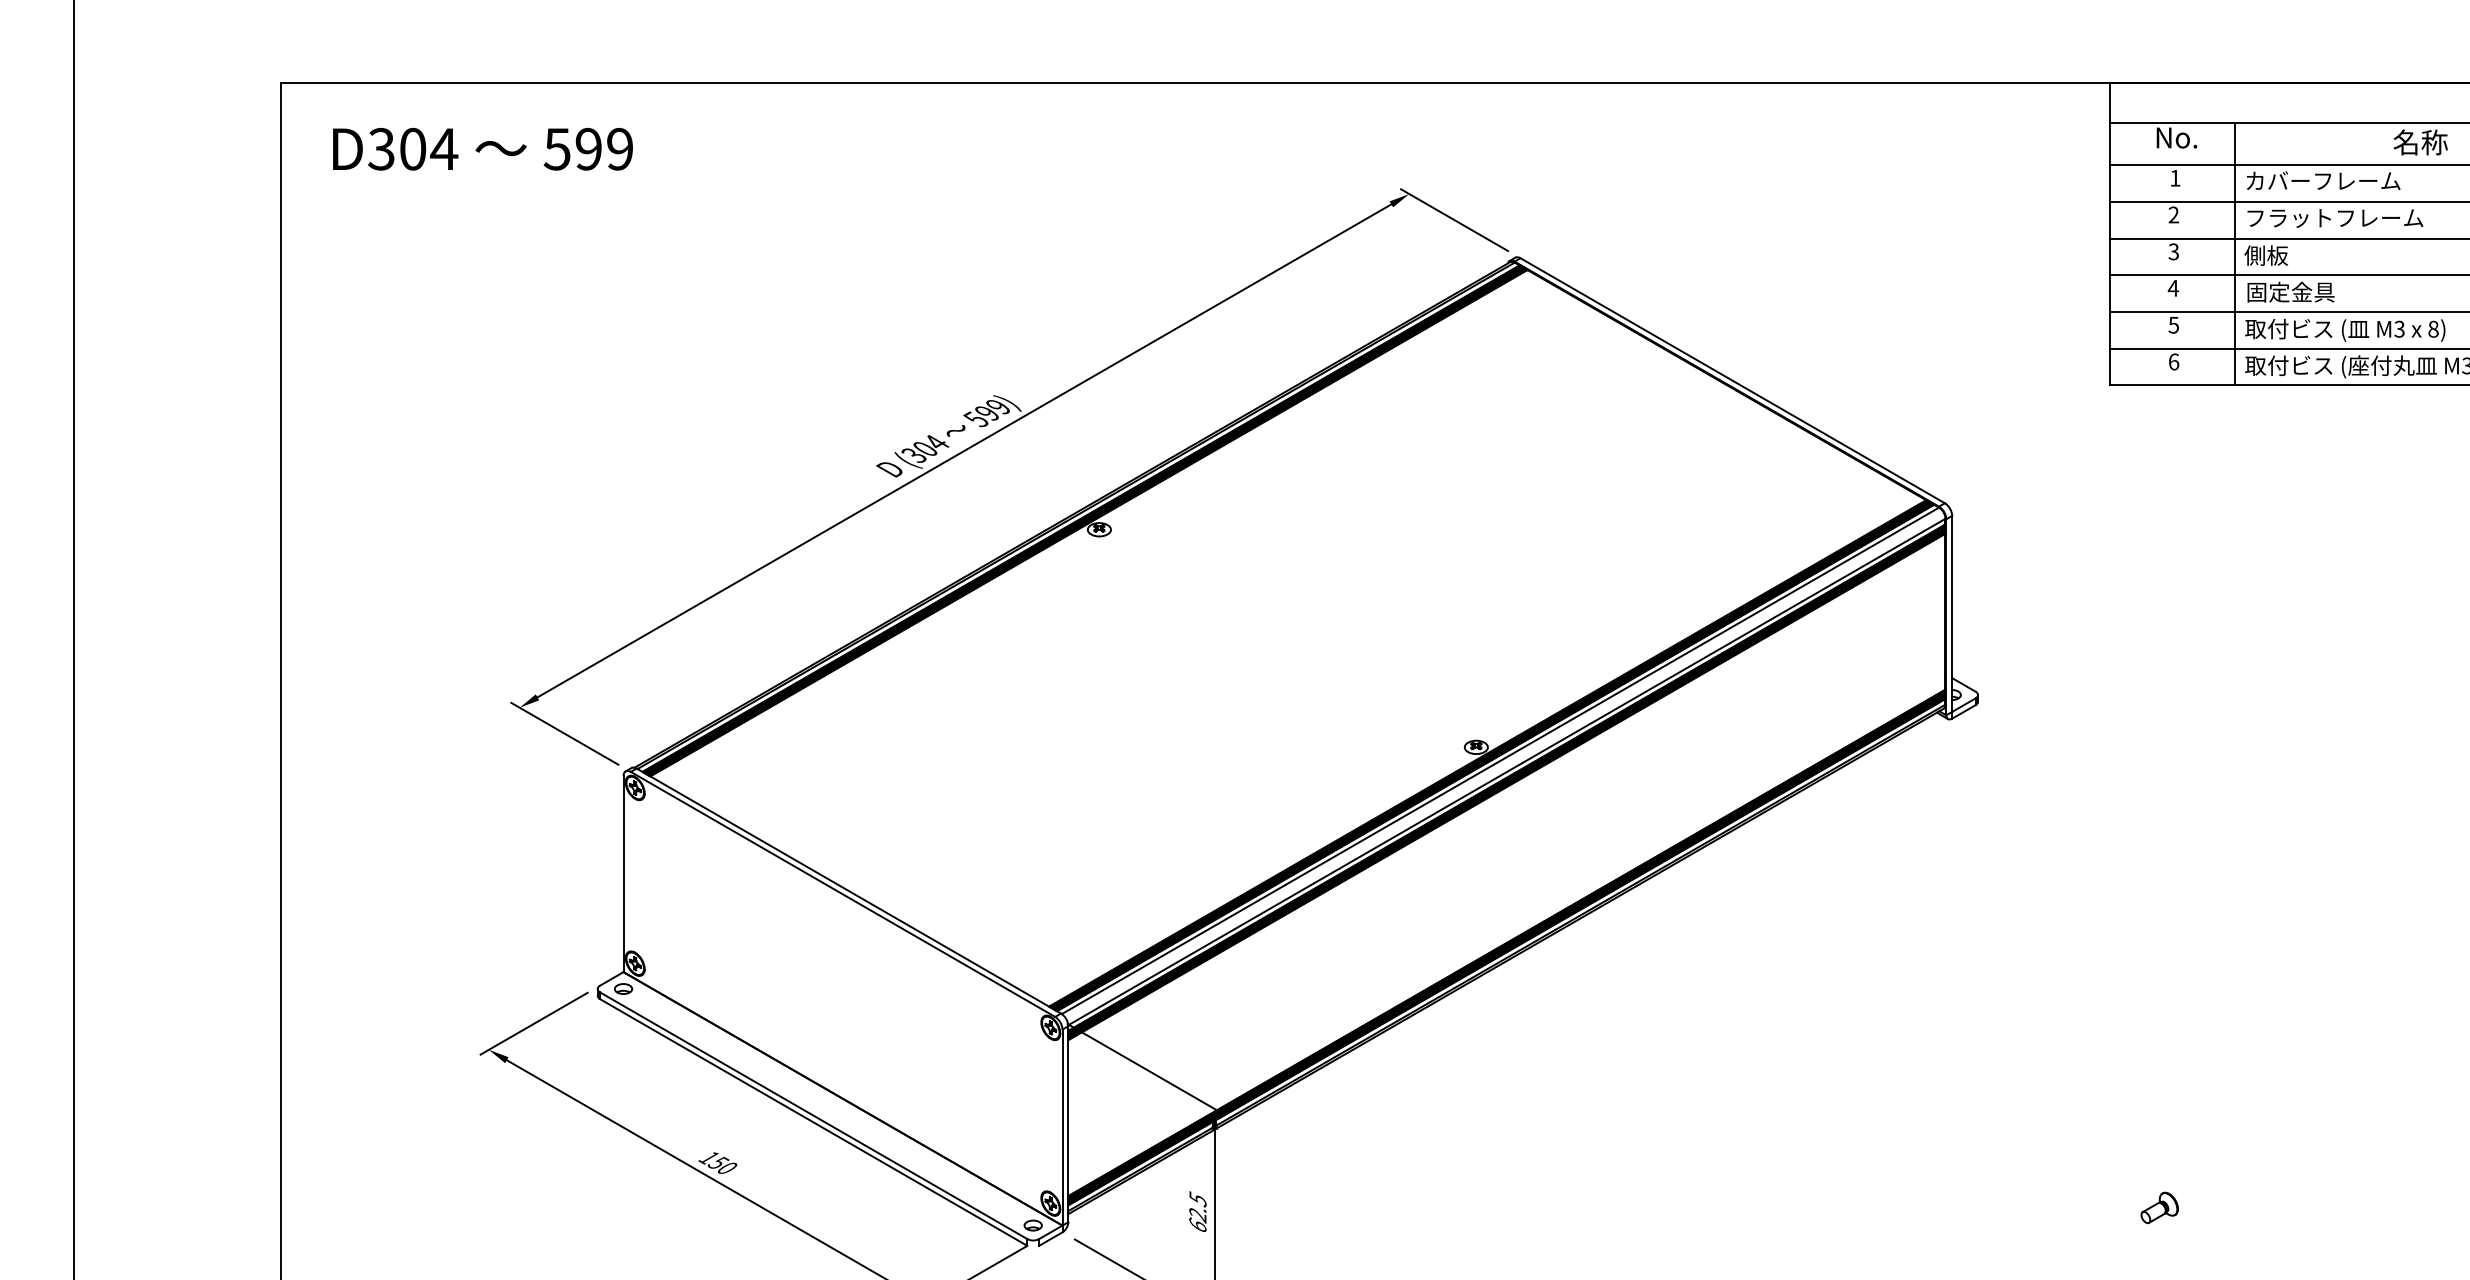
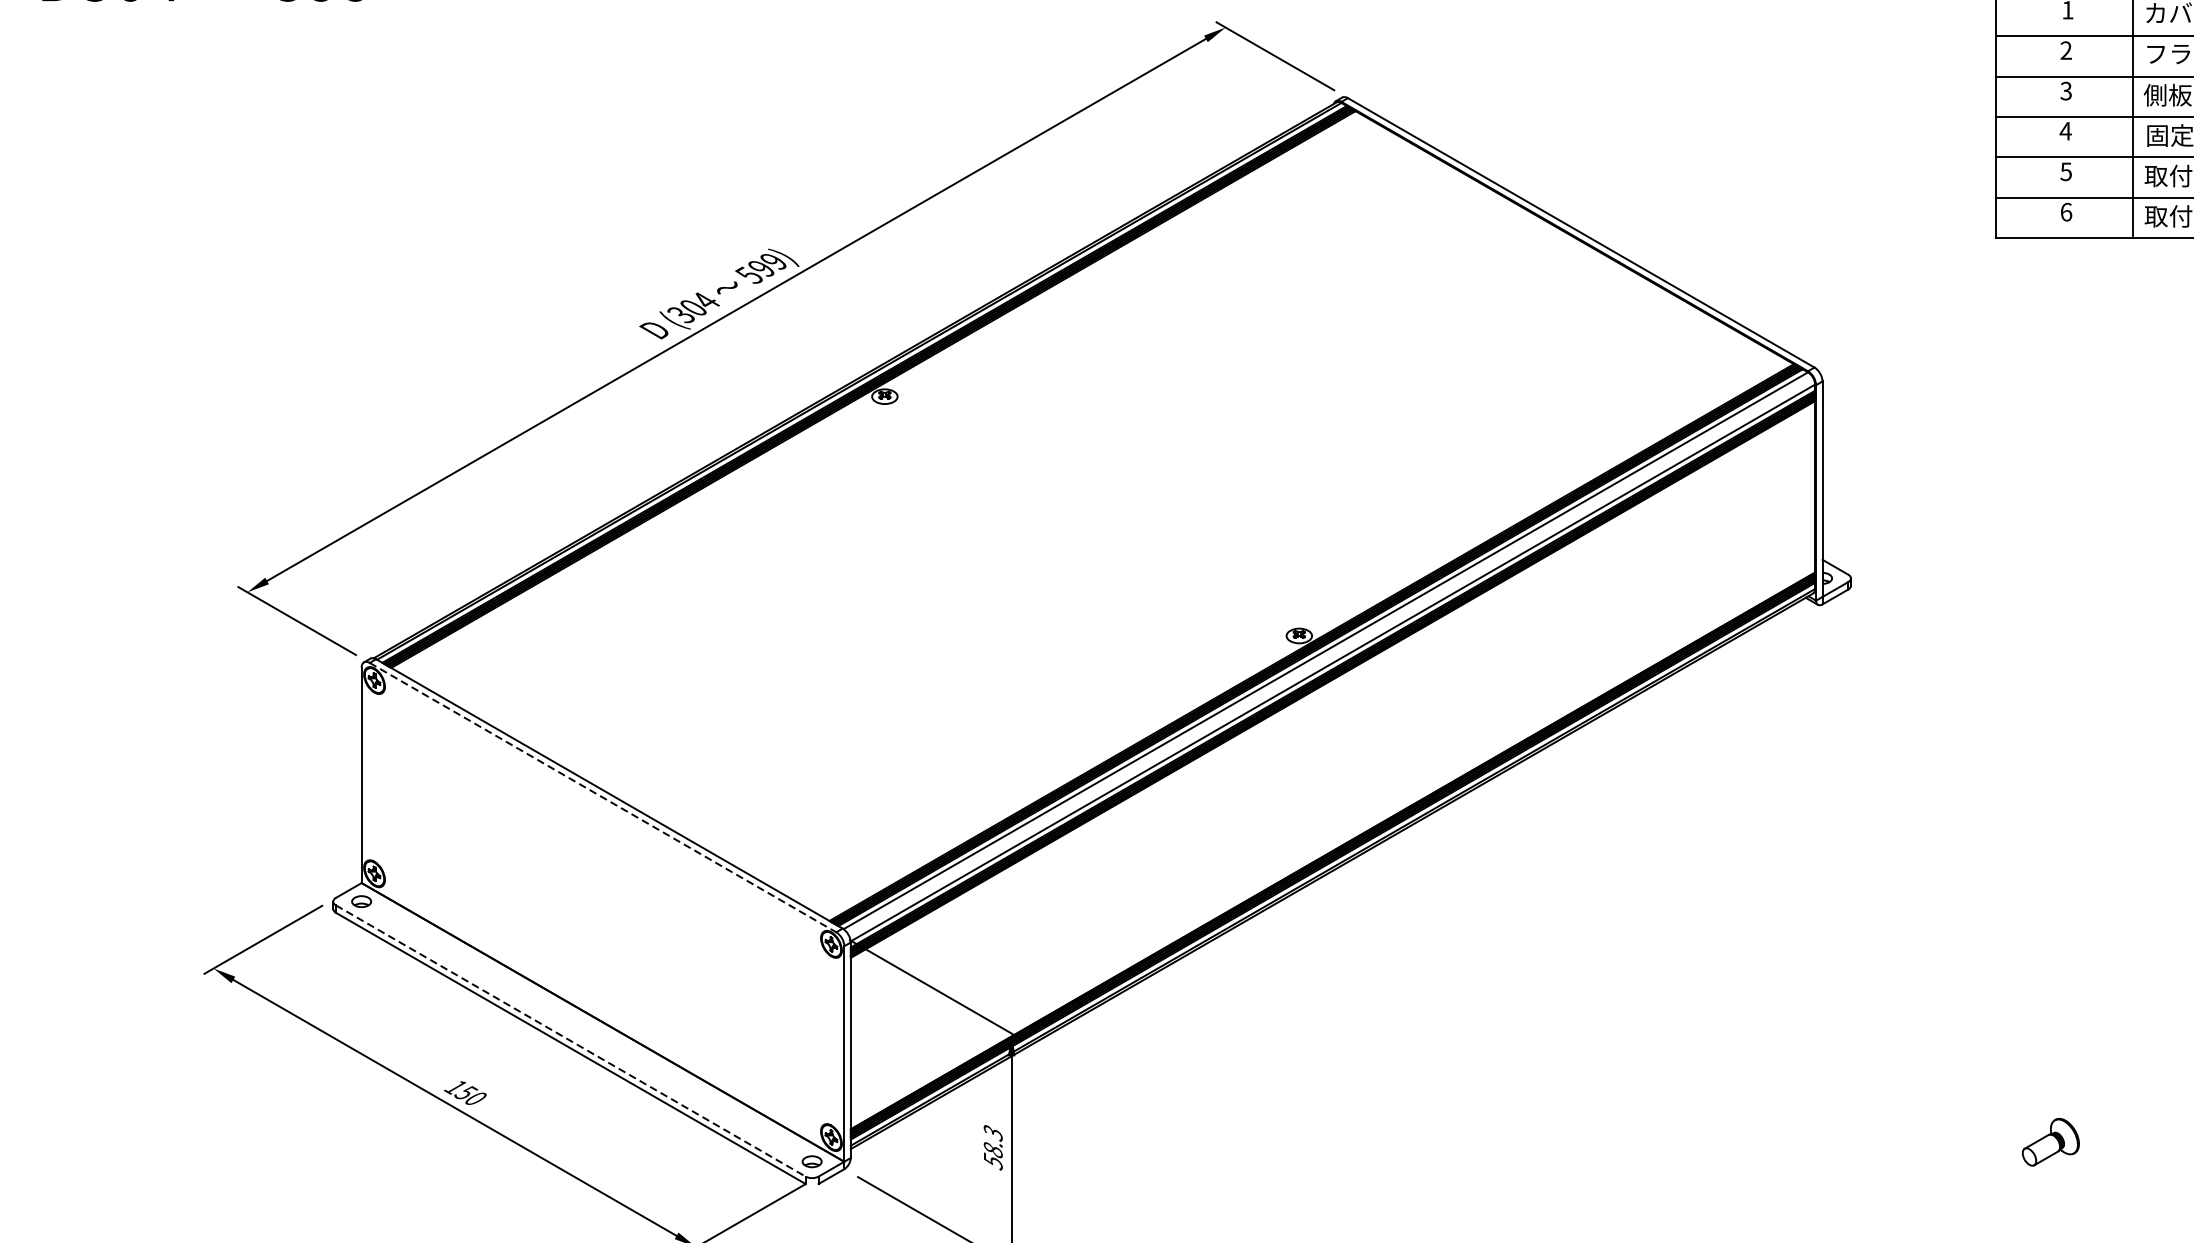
line: (843, 894) -> (603, 797), solid -> dashed
line: (813, 1115) -> (570, 1040), solid -> dashed
part: (2159, 1207) -> (2050, 1141), size x1.4
text: (1197, 1212) -> (992, 1147), 62.5 -> 58.3

